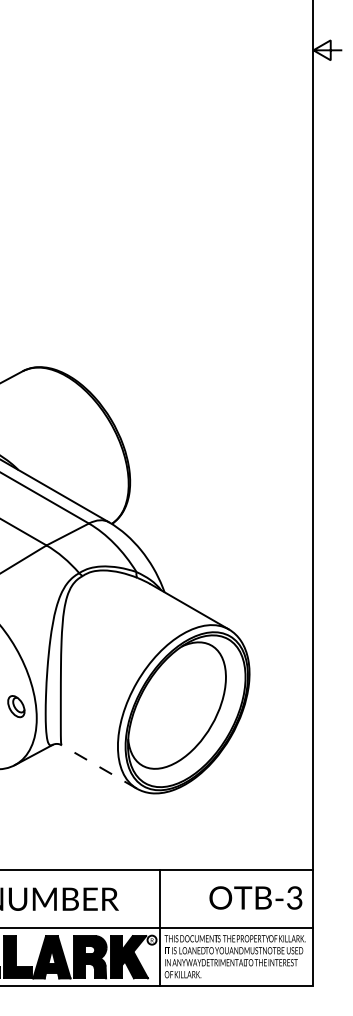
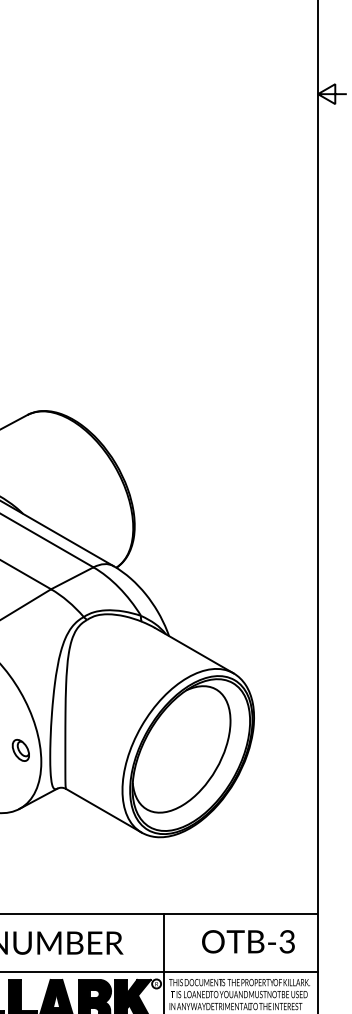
line: (98, 766) -> (103, 810), dashed -> solid
text: (255, 897) -> (248, 941), moved

